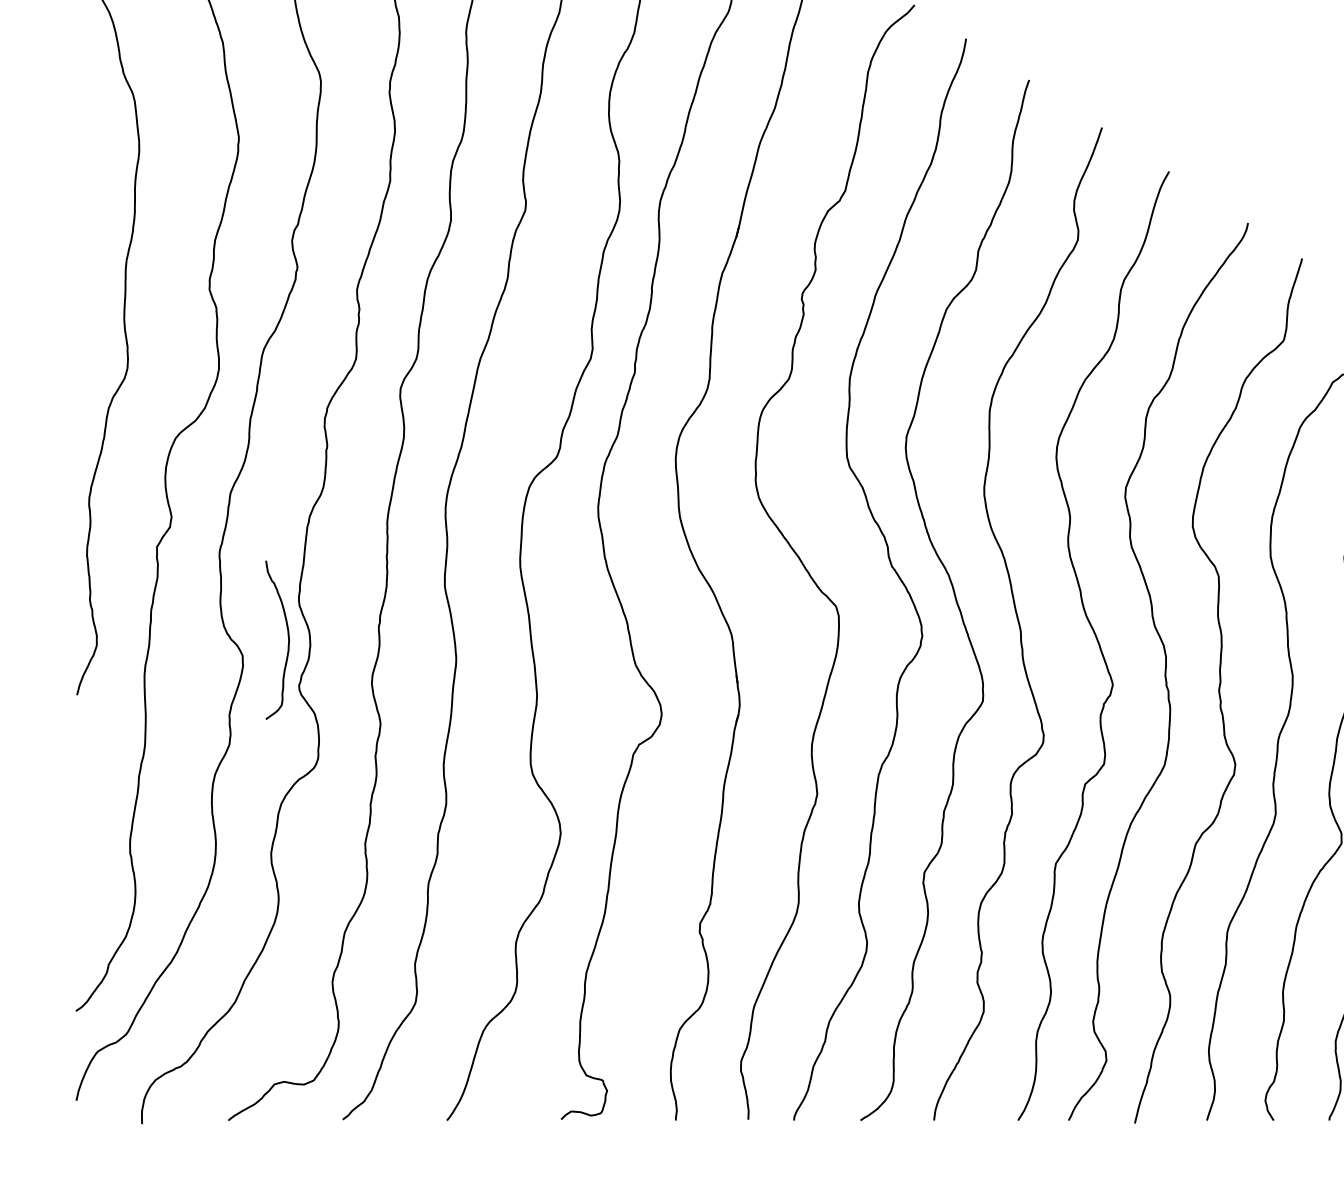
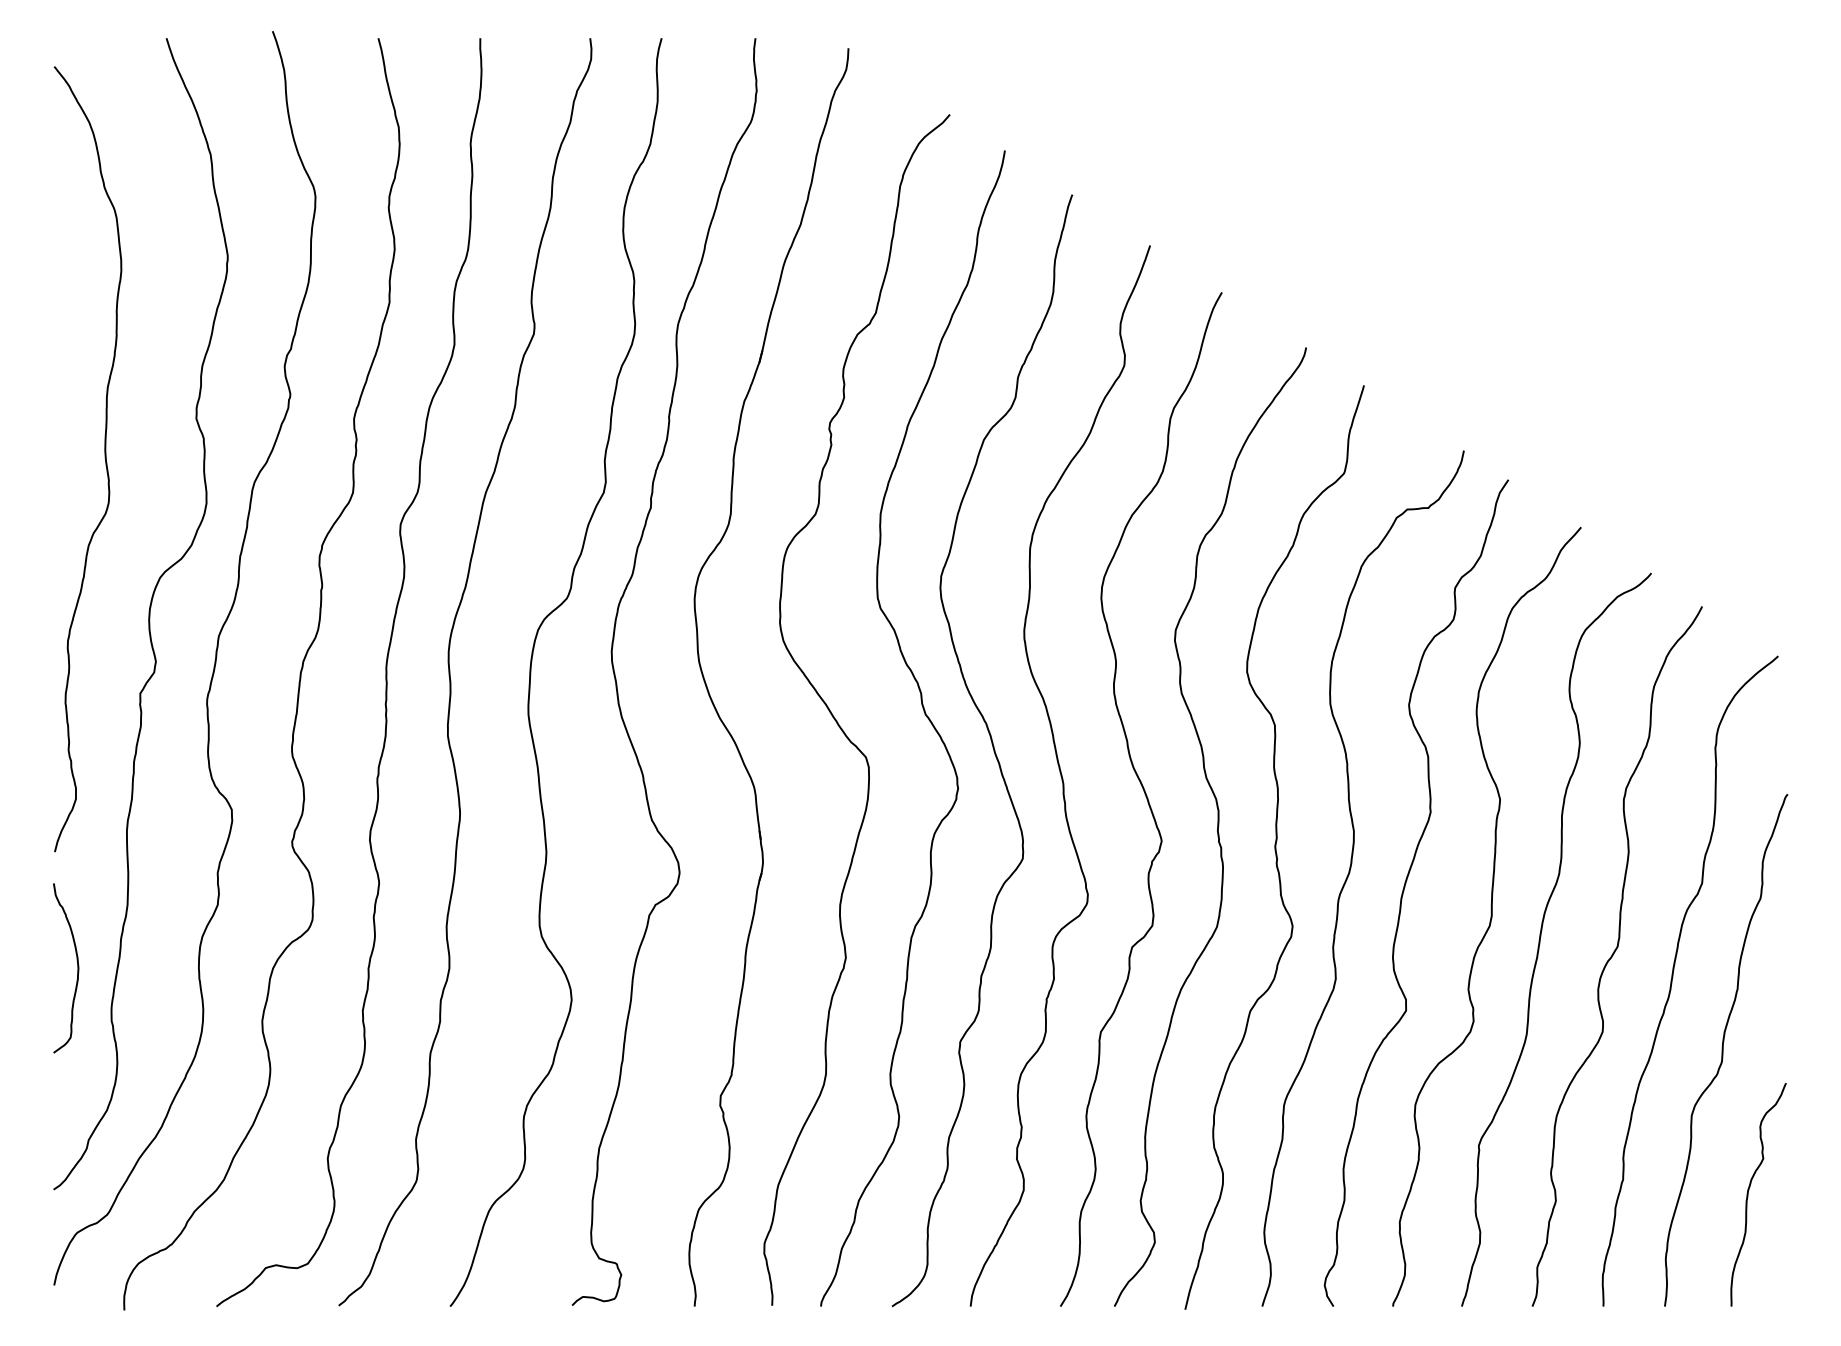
curve: (288, 640) -> (77, 968), moved

